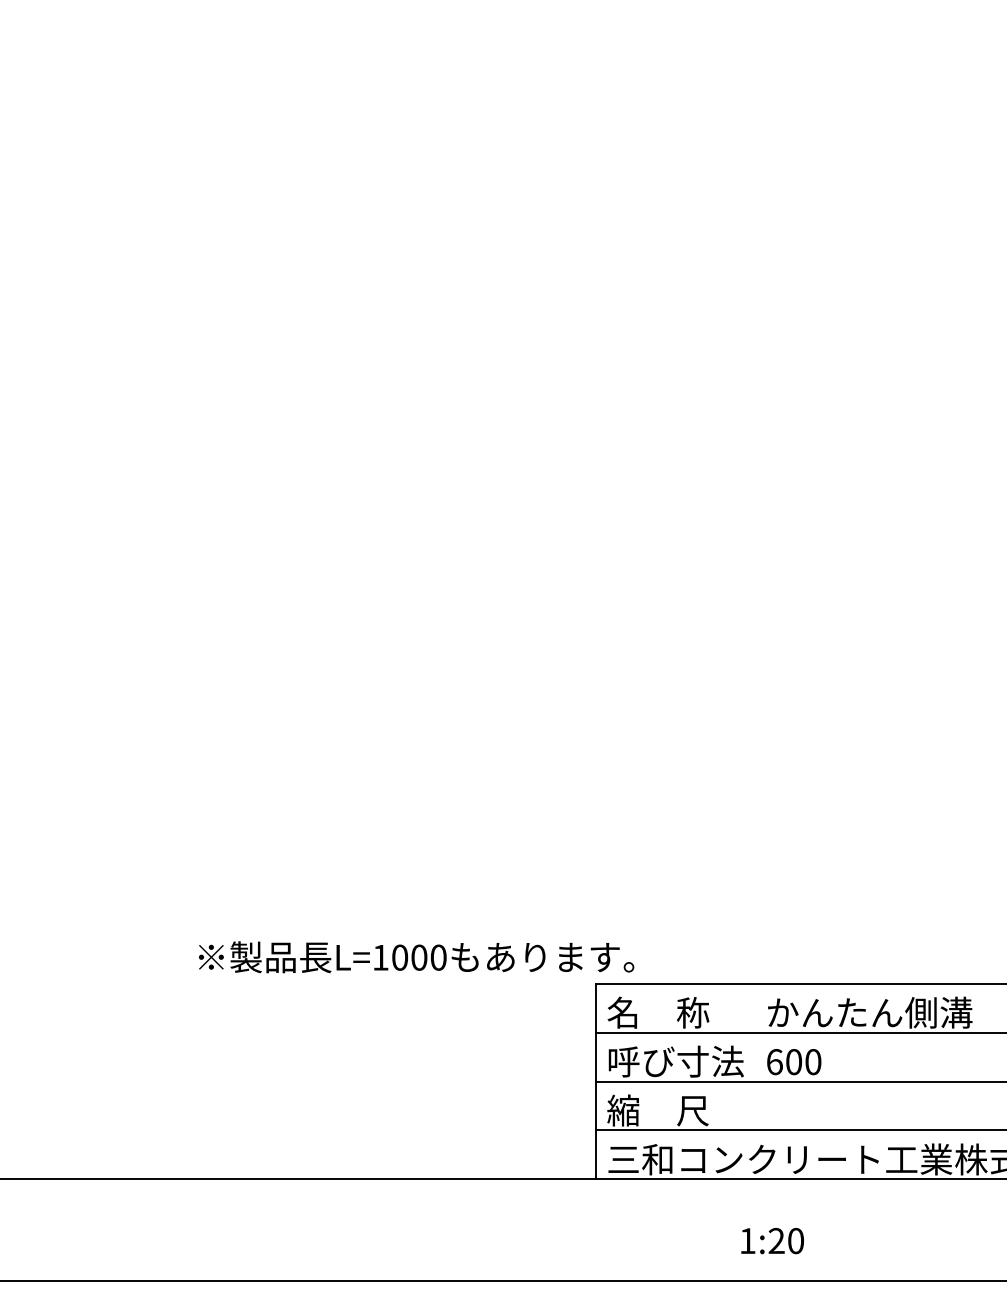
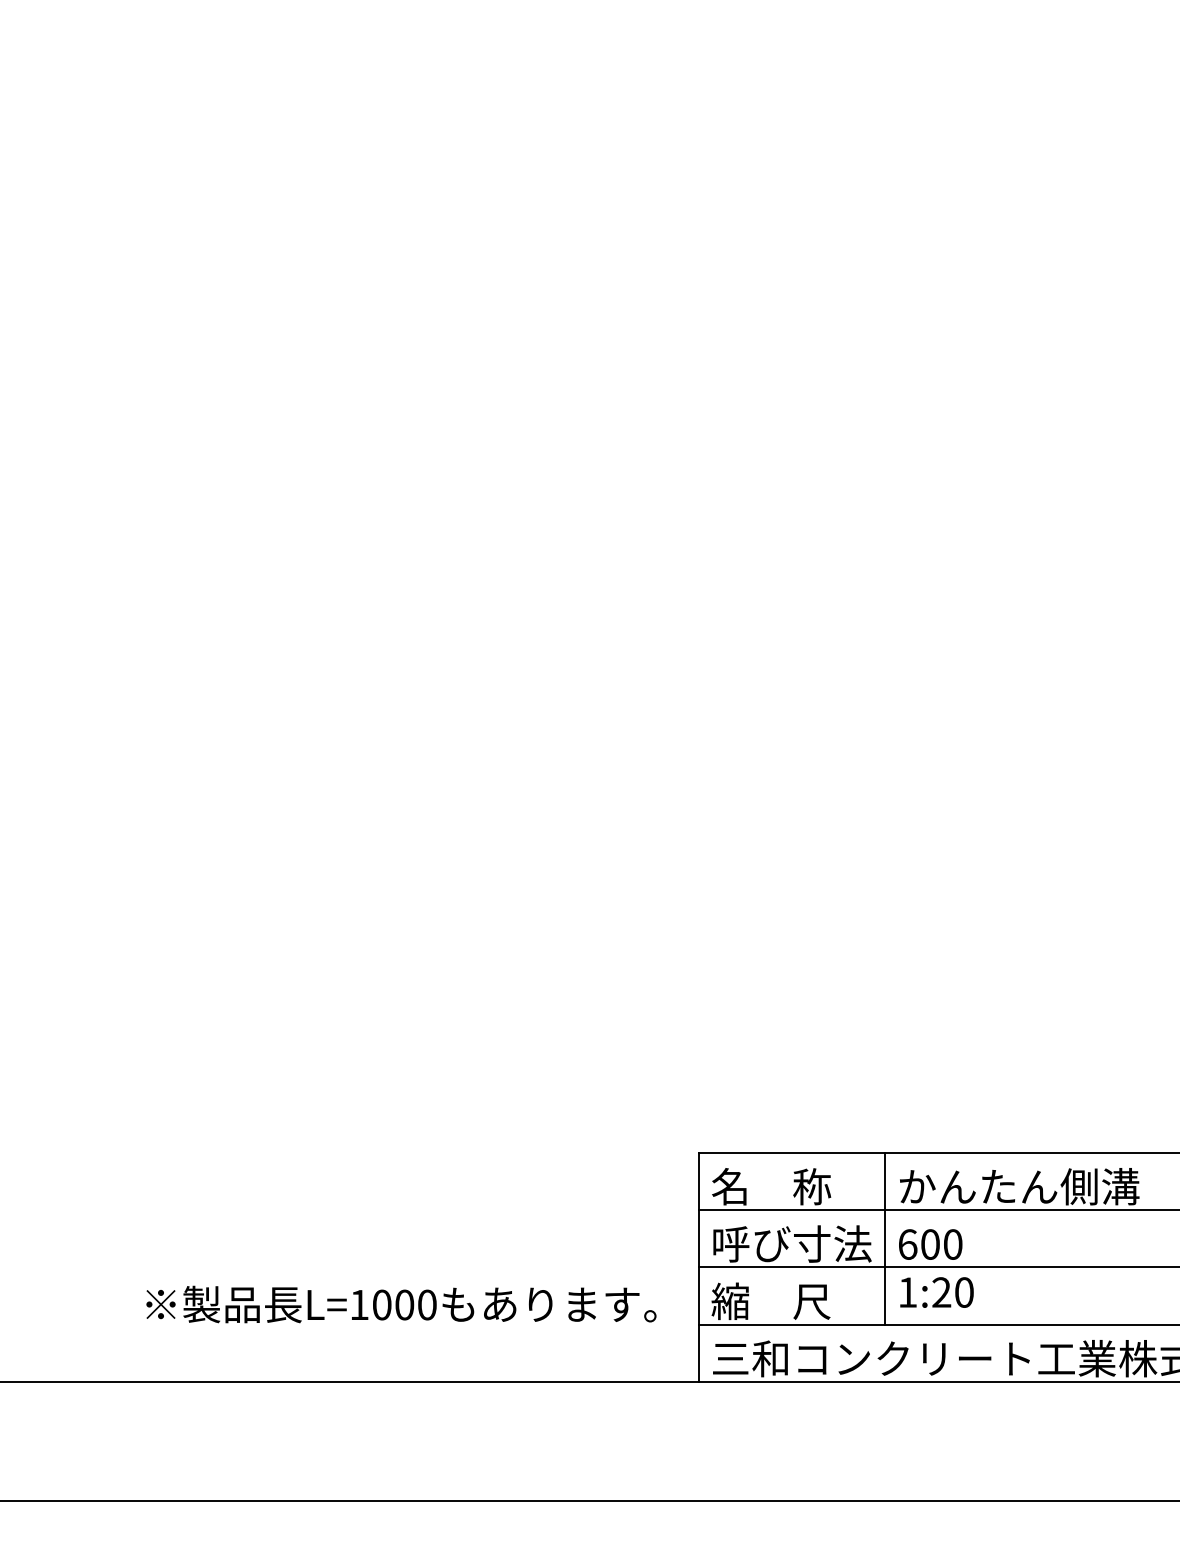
text: (416, 957) -> (401, 1304), moved
line: (755, 1056) -> (885, 1238), added
text: (772, 1241) -> (936, 1293), moved

